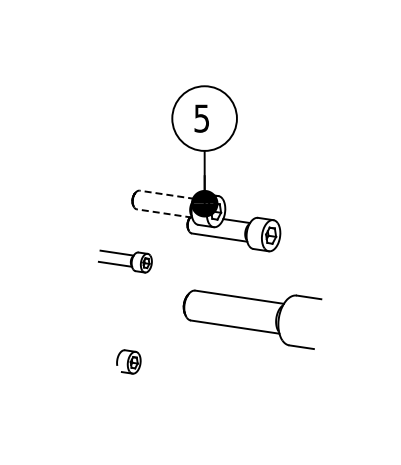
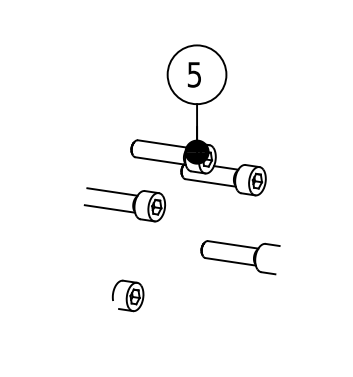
line: (167, 194) -> (163, 143), dashed -> solid
line: (164, 213) -> (160, 161), dashed -> solid
part: (125, 261) -> (125, 204), size x1.67
part: (252, 319) -> (240, 257), size x0.62
part: (128, 361) -> (127, 295), size x1.43

